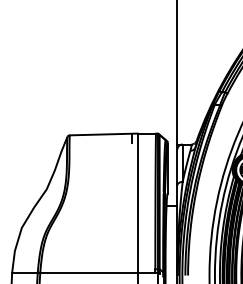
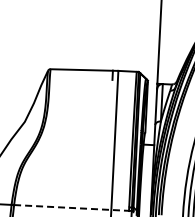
line: (97, 272) -> (71, 207), solid -> dashed

